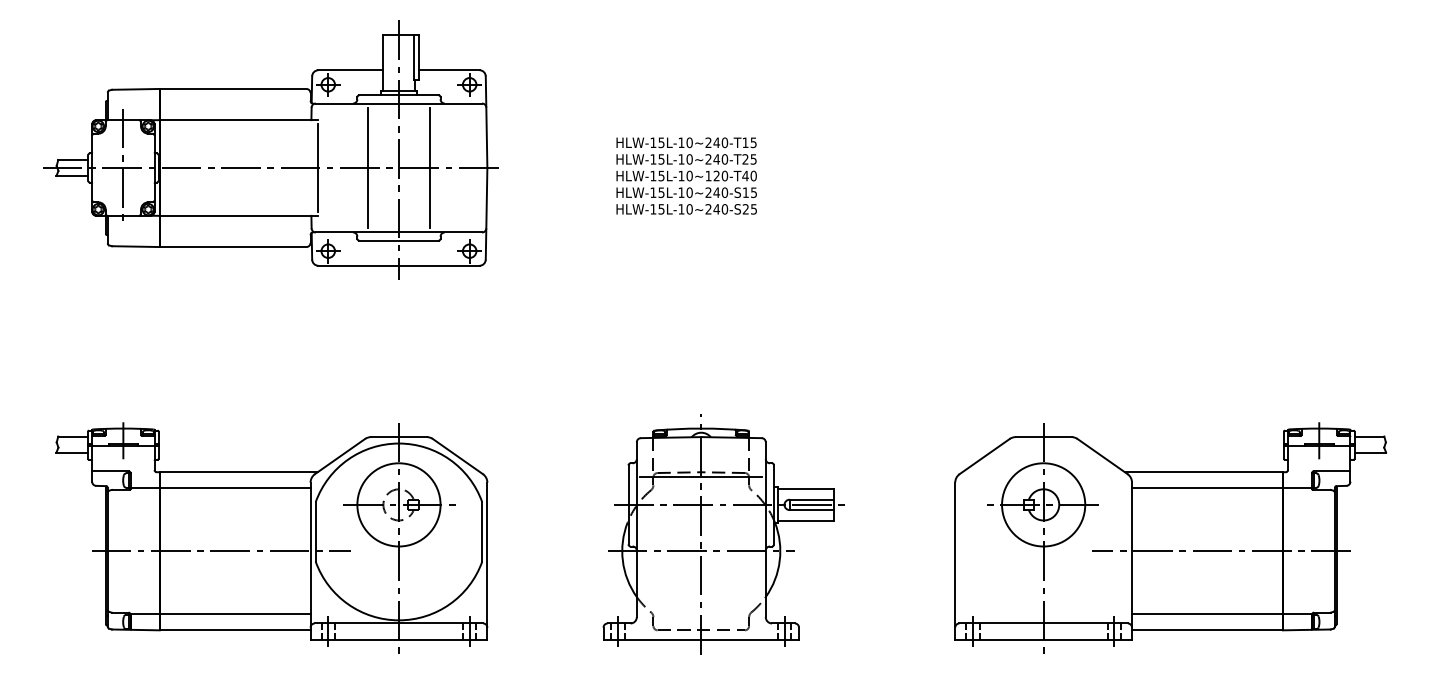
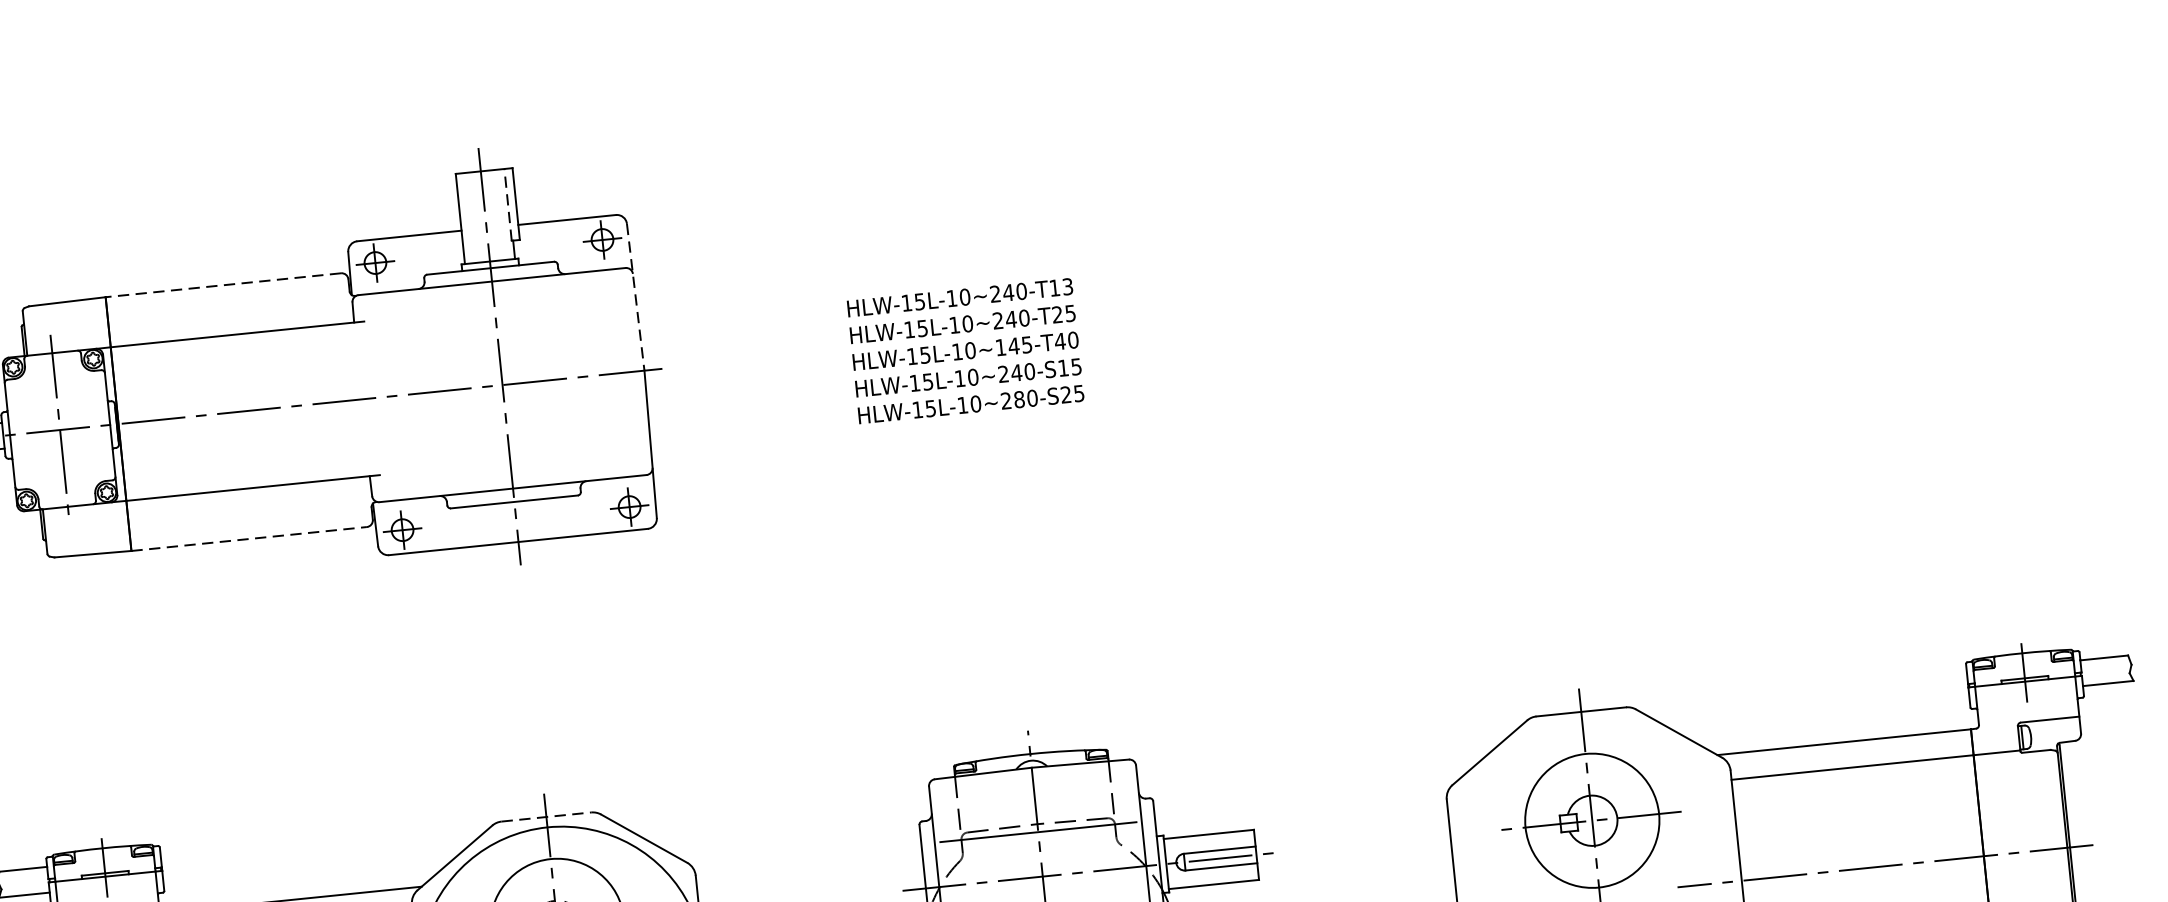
line: (413, 56) -> (507, 203), solid -> dashed
line: (232, 88) -> (222, 284), solid -> dashed
line: (486, 122) -> (635, 297), solid -> dashed
text: (753, 142) -> (1067, 286), HLW-15L-10~240-T15 -> HLW-15L-10~240-T13
line: (317, 167) -> (371, 397), removed
line: (367, 167) -> (451, 389), removed
line: (430, 167) -> (553, 379), removed
text: (720, 175) -> (1019, 344), HLW-15L-10~120-T40 -> HLW-15L-10~145-T40
text: (716, 209) -> (1019, 399), HLW-15L-10~240-S25 -> HLW-15L-10~280-S25
line: (233, 247) -> (249, 539), solid -> dashed
line: (398, 437) -> (545, 817), solid -> dashed

